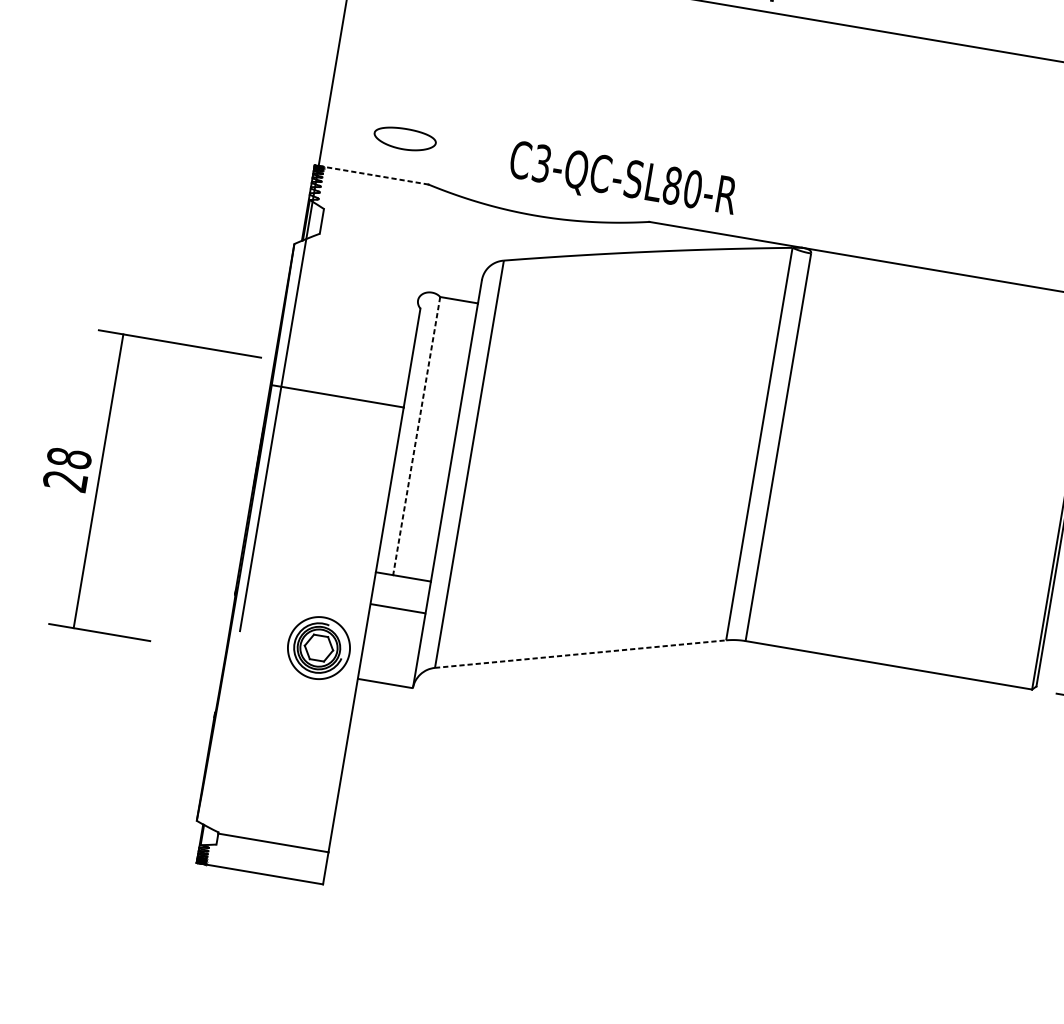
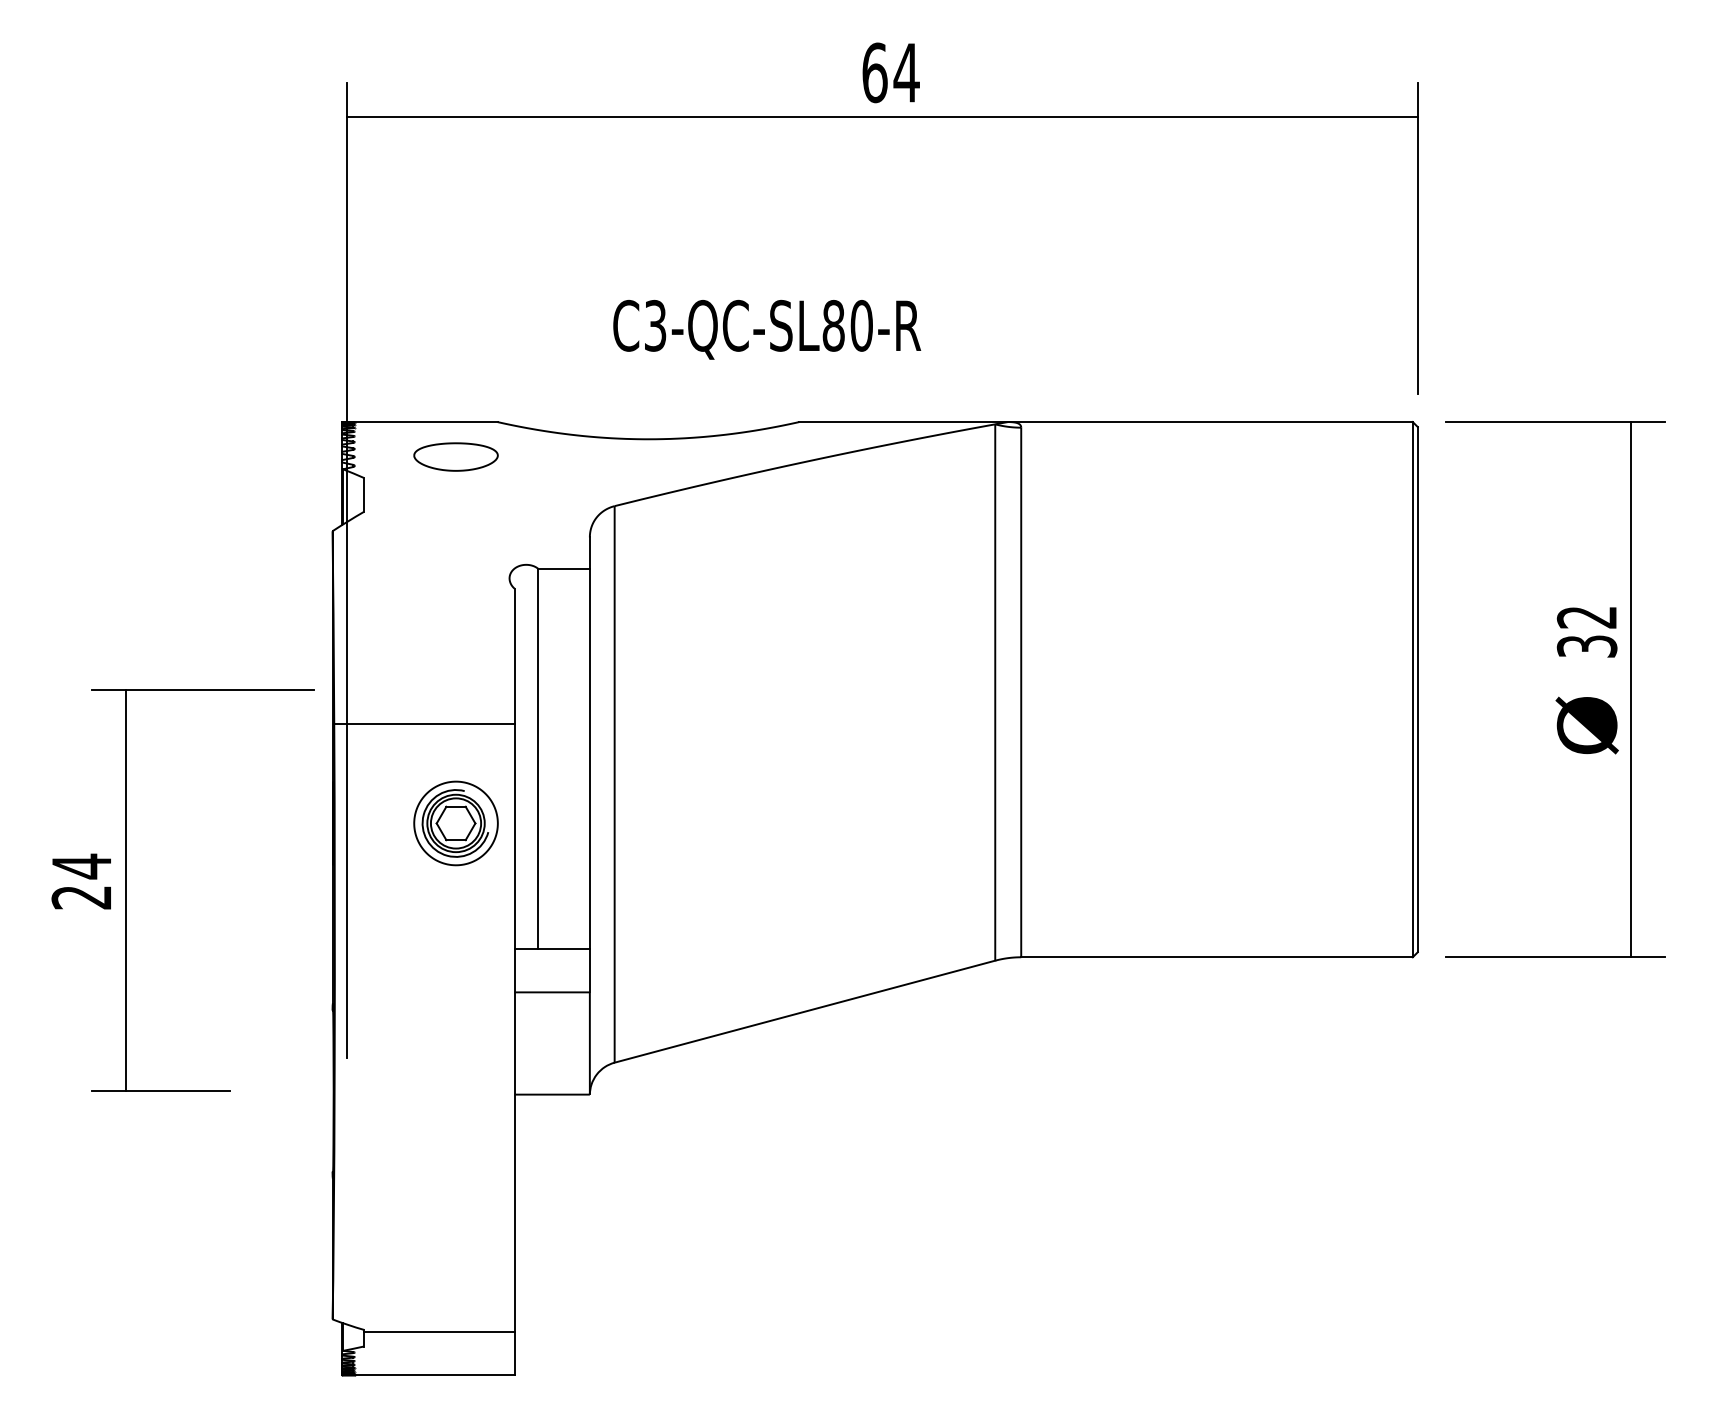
part: (404, 138) -> (455, 456), moved
line: (371, 175) -> (419, 422), dashed -> solid
text: (623, 180) -> (767, 329), moved
line: (416, 436) -> (538, 759), dashed -> solid
text: (69, 458) -> (81, 866), 28 -> 24
part: (318, 648) -> (455, 823), moved
line: (581, 654) -> (805, 1011), dashed -> solid

